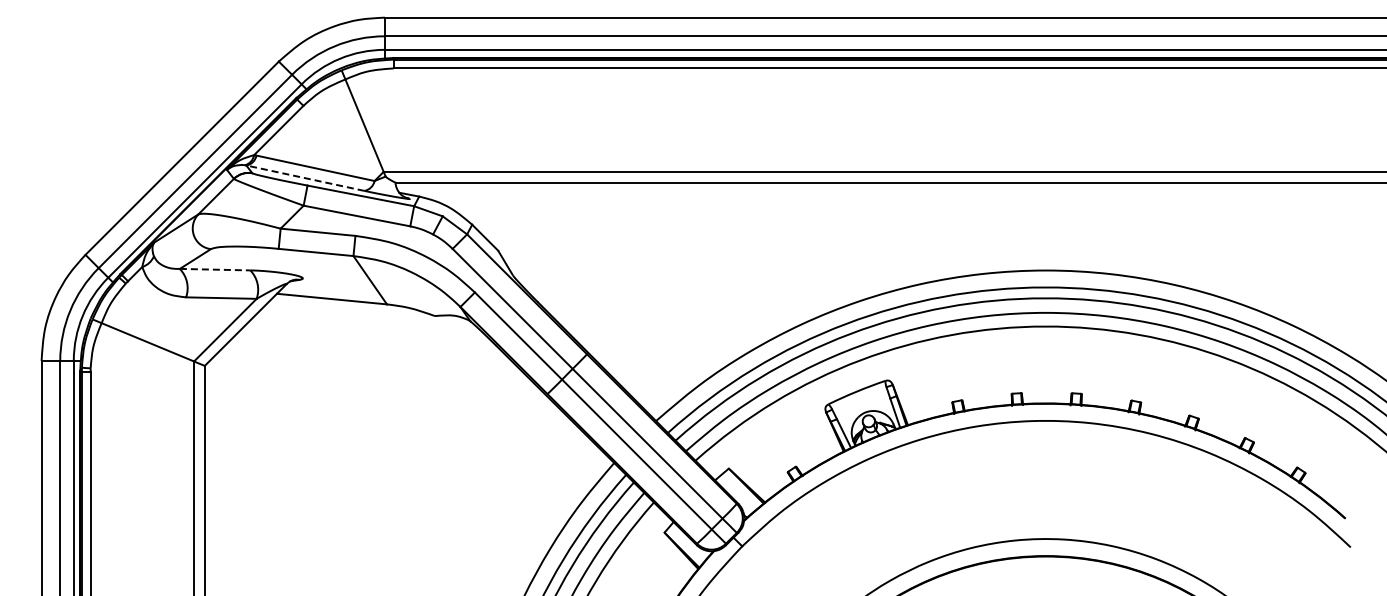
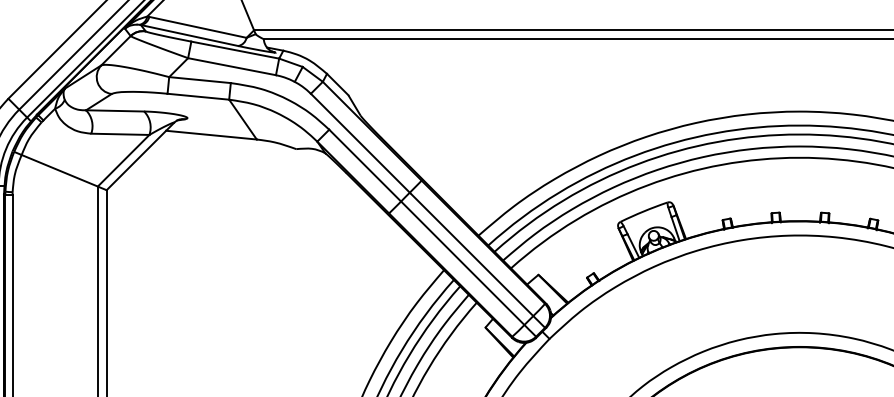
line: (304, 178) -> (188, 35), dashed -> solid
line: (215, 269) -> (115, 110), dashed -> solid

